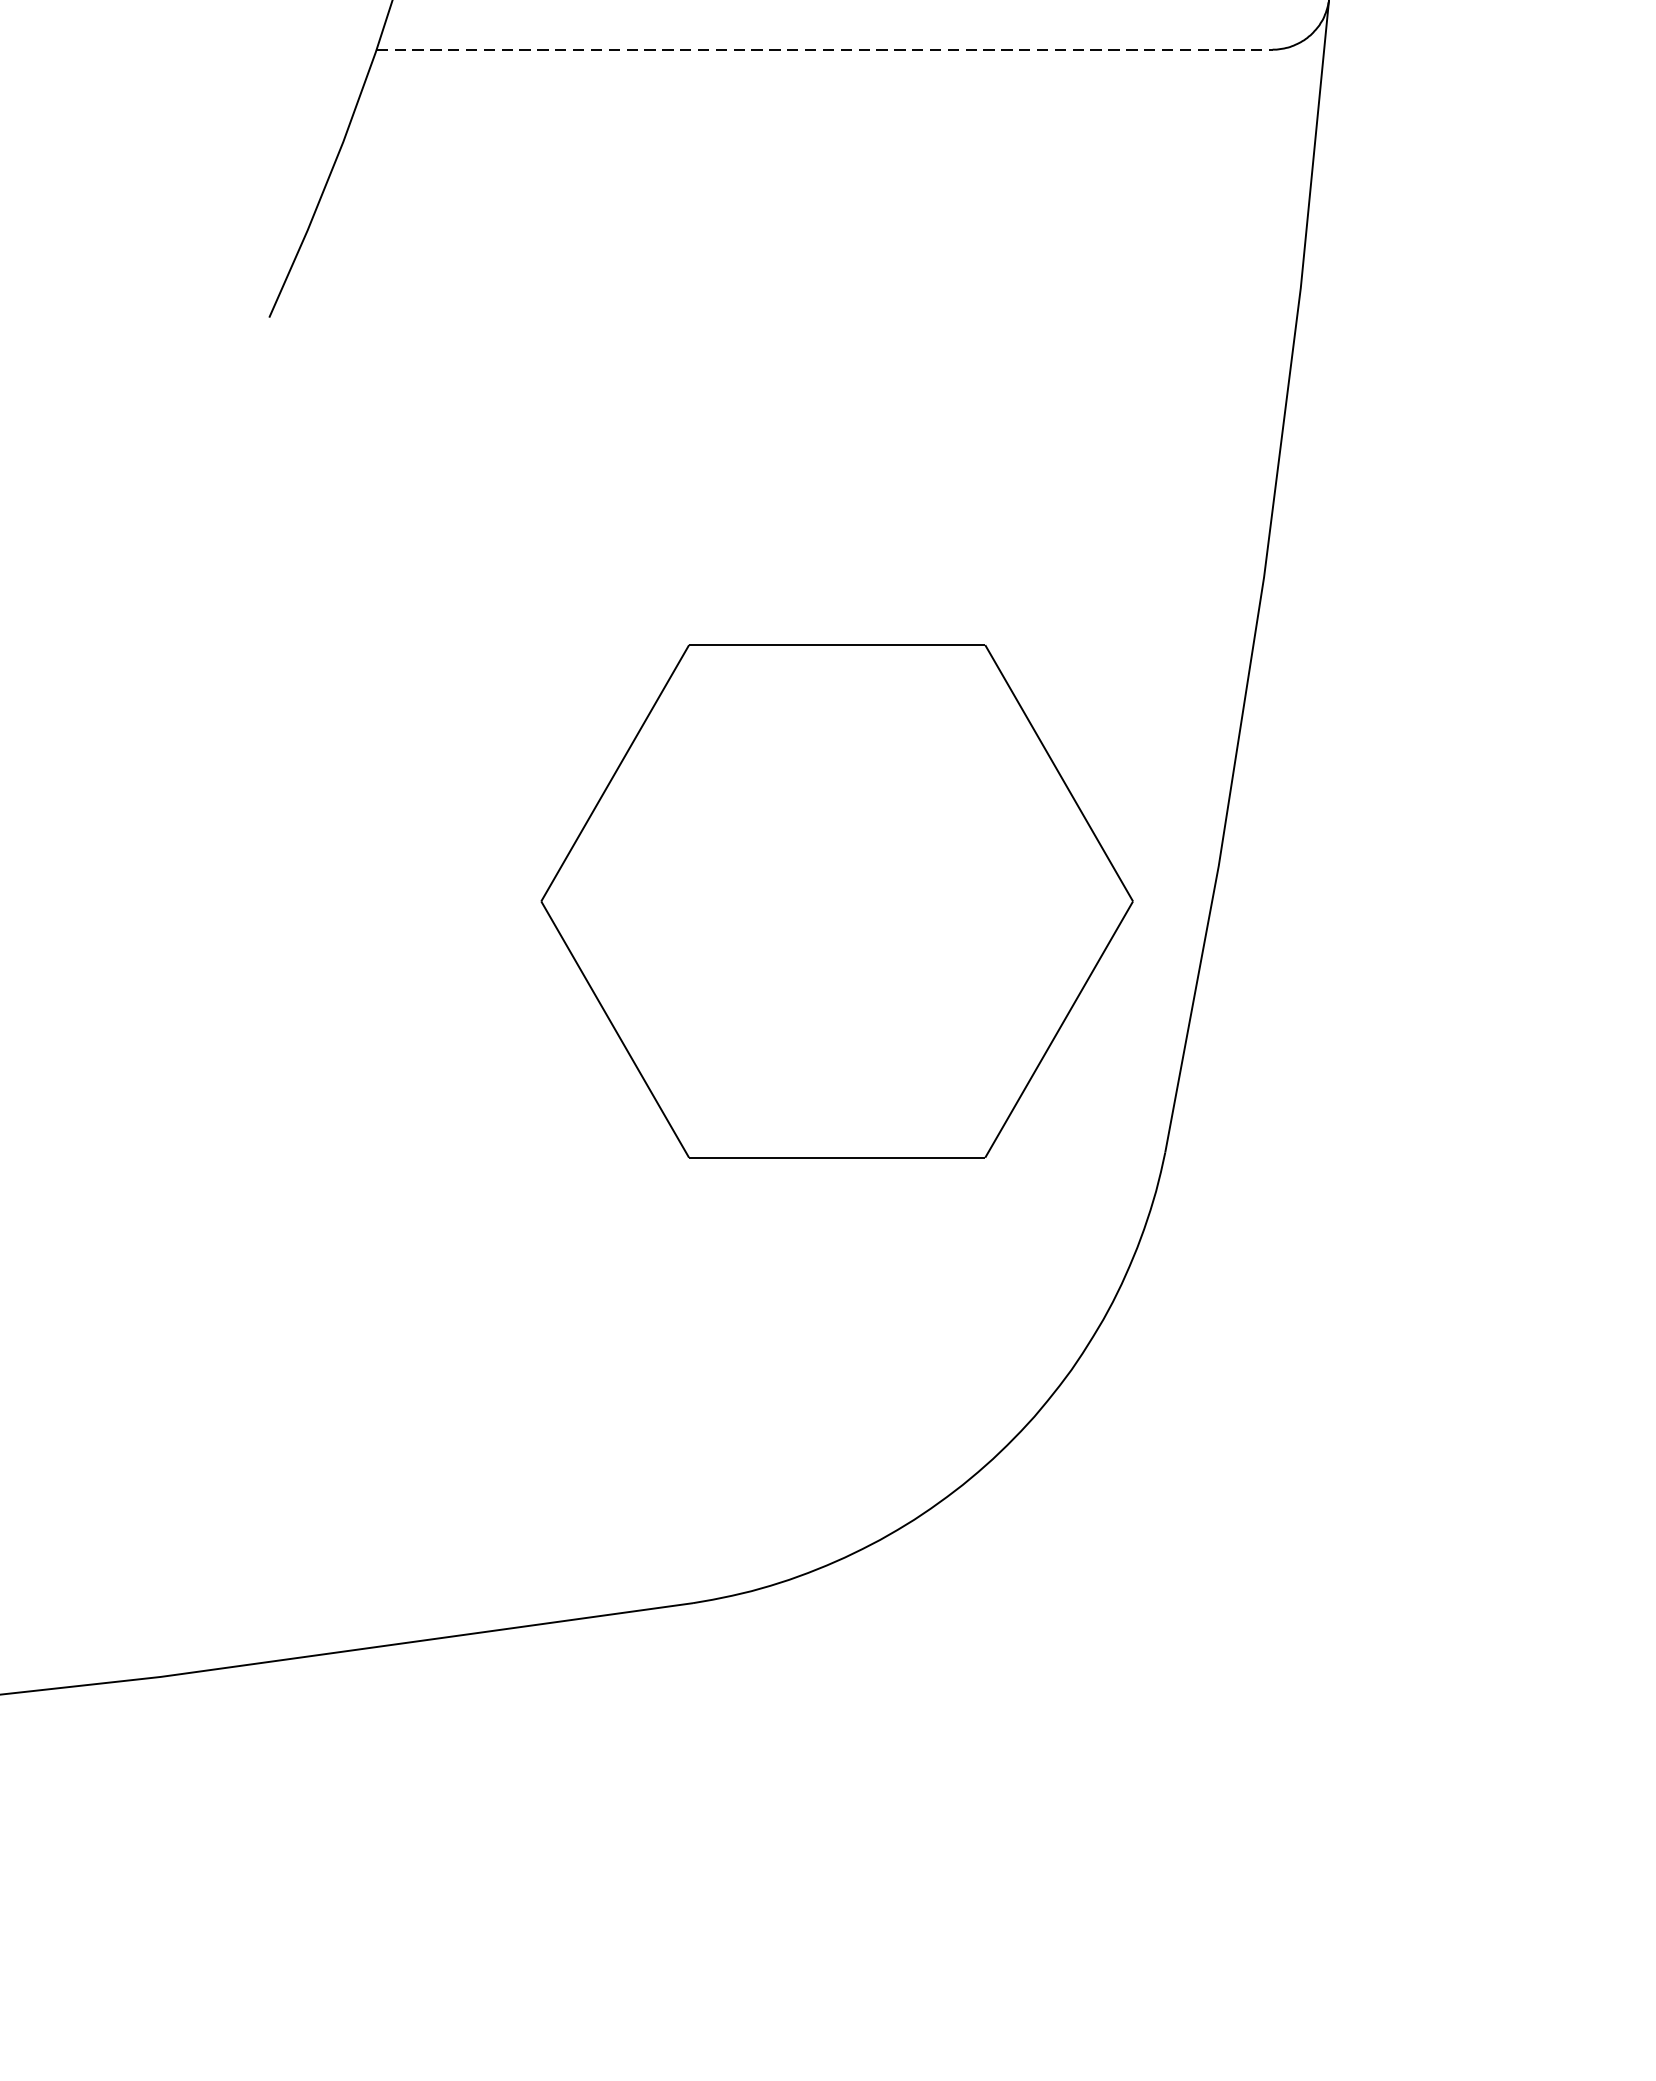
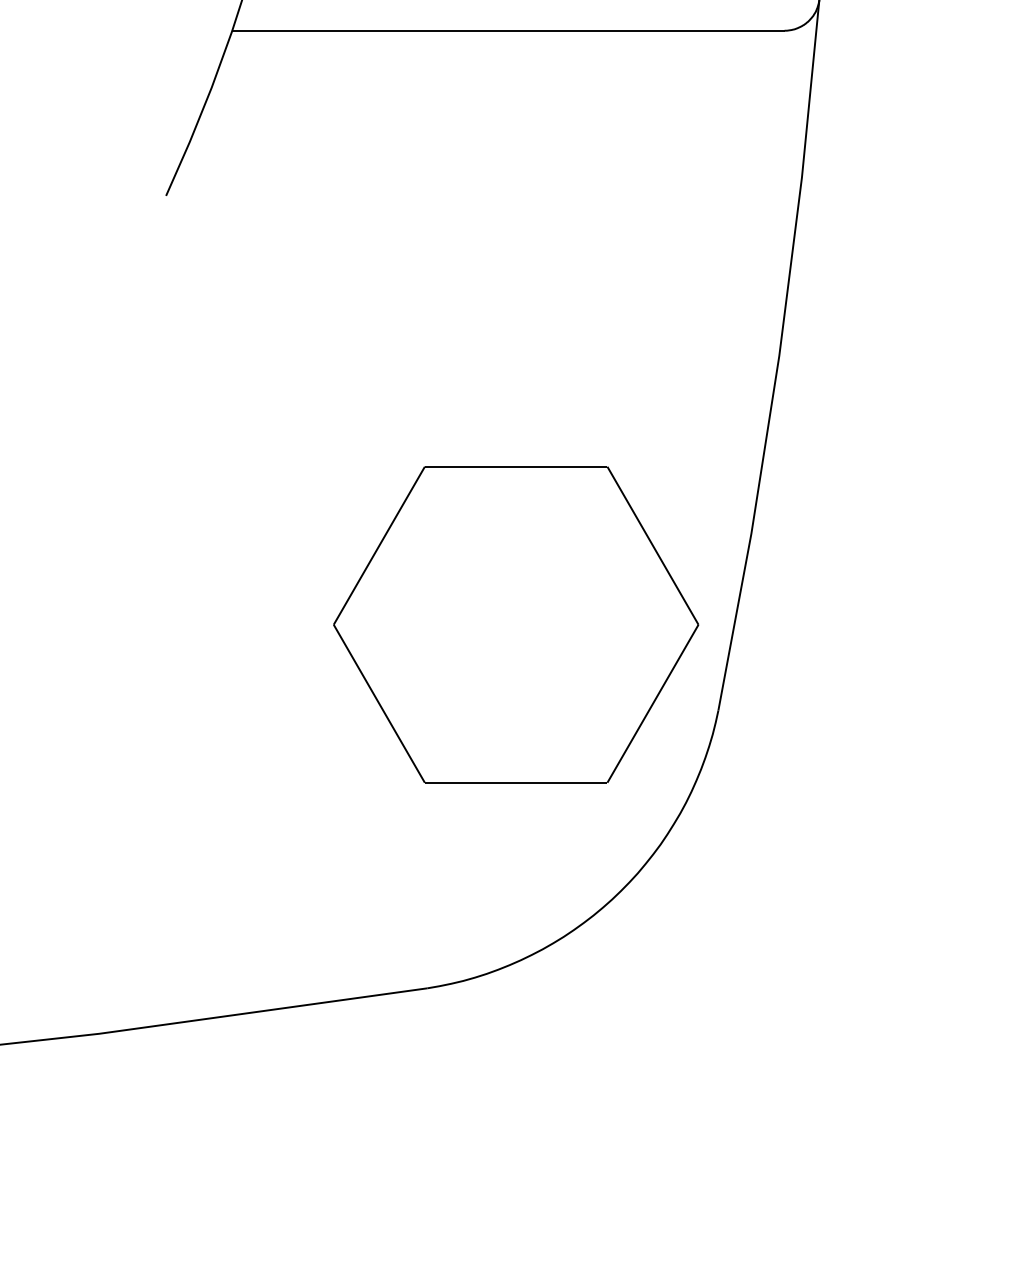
line: (824, 49) -> (508, 30), dashed -> solid
part: (837, 900) -> (516, 624), moved

